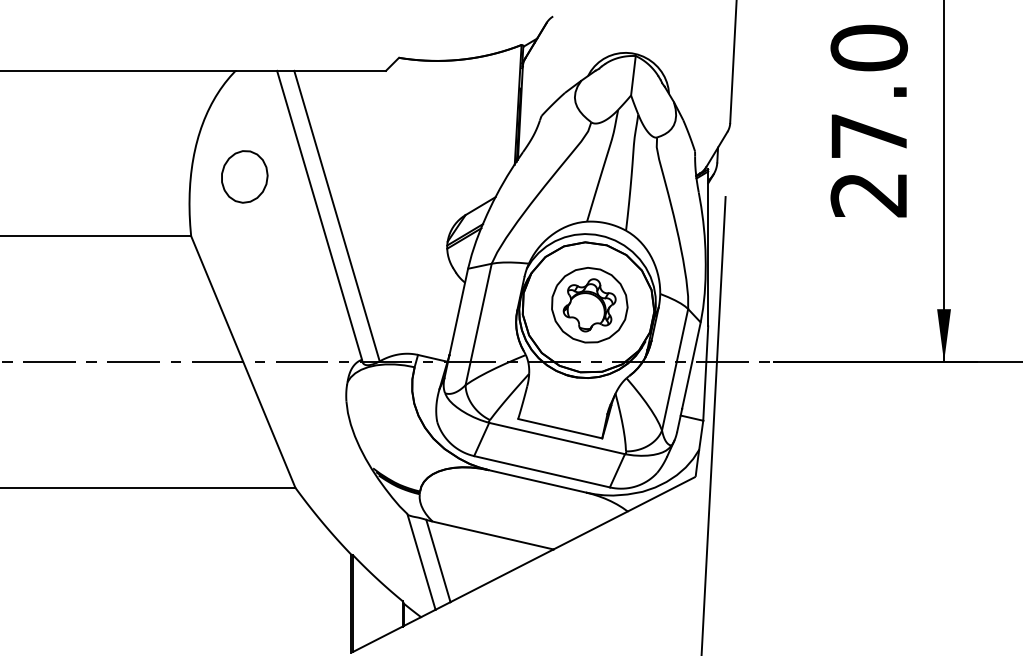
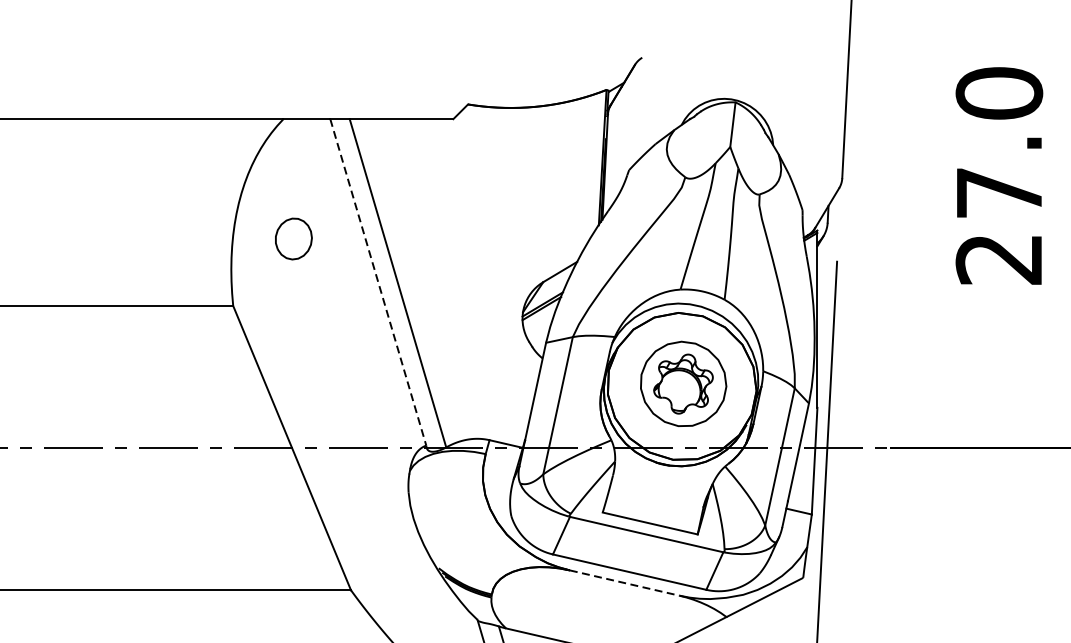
part: (244, 176) -> (293, 238), size x0.7
line: (319, 215) -> (378, 282), solid -> dashed
line: (537, 481) -> (624, 583), solid -> dashed

